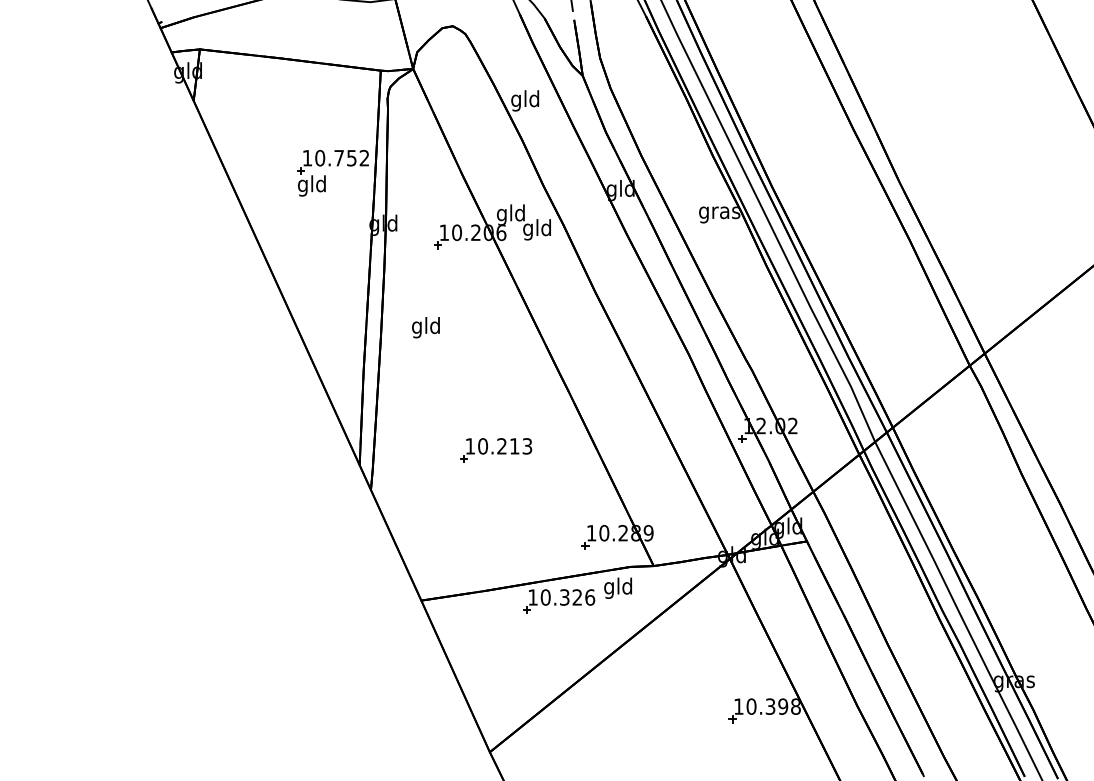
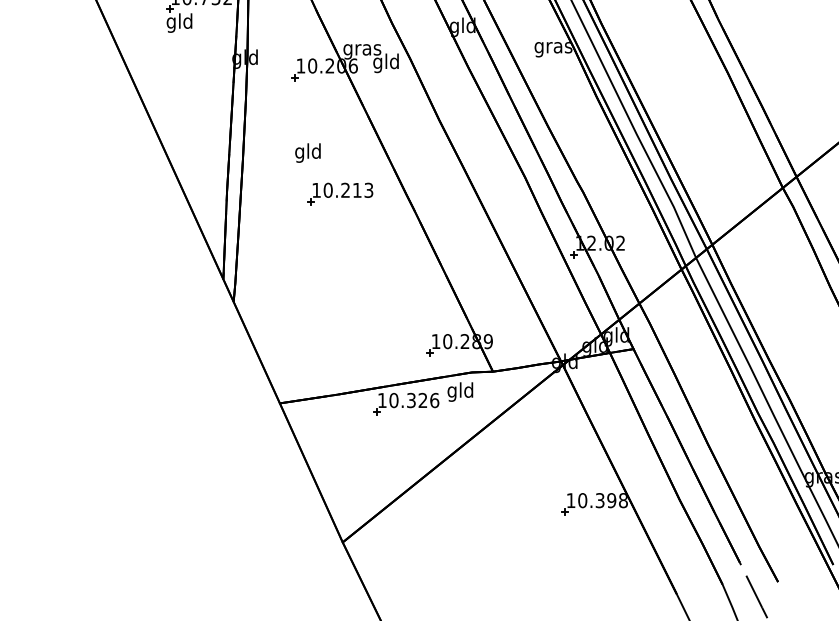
text: (510, 214) -> (361, 49), gld -> gras
text: (425, 327) -> (307, 152), moved
part: (496, 450) -> (340, 194), moved

